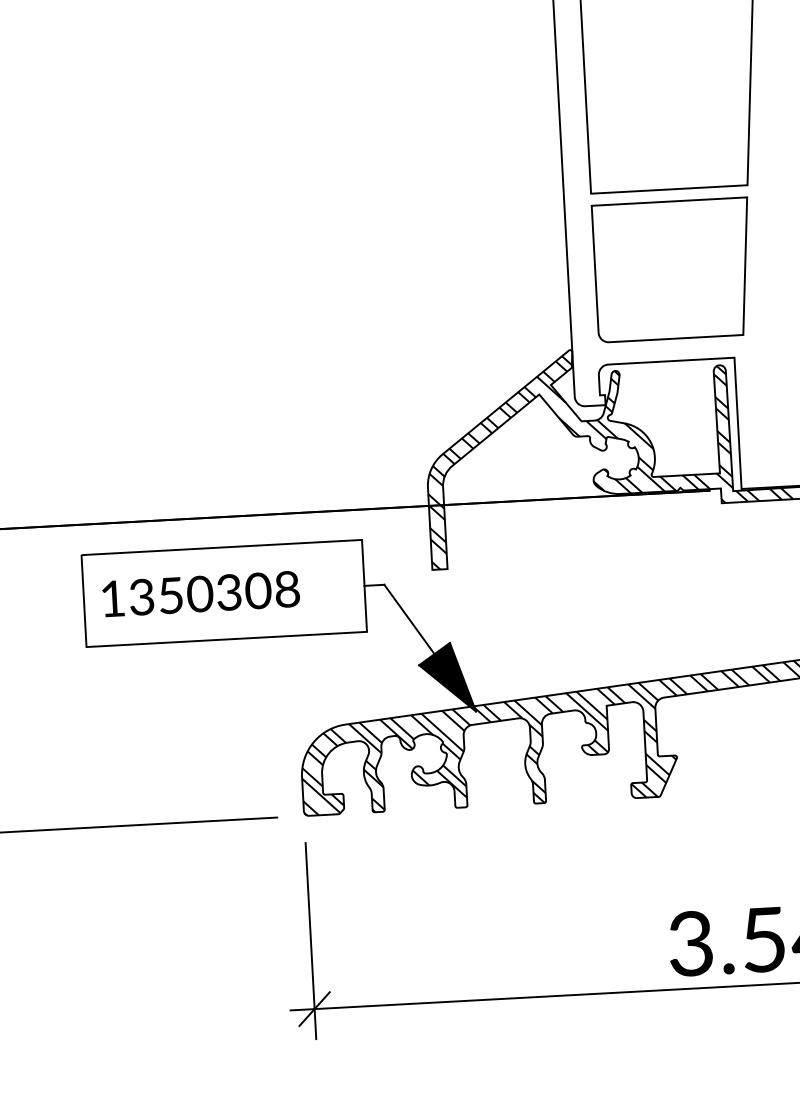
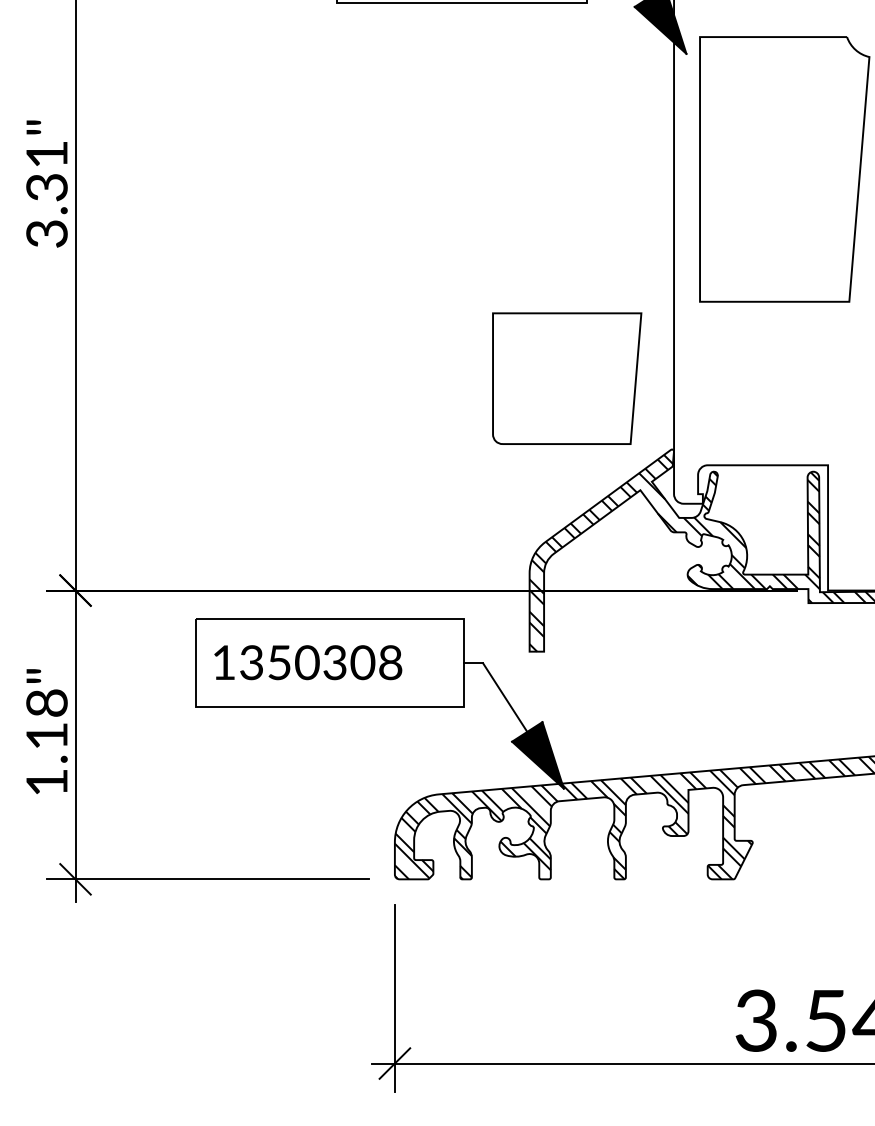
part: (673, 269) -> (567, 378), moved

